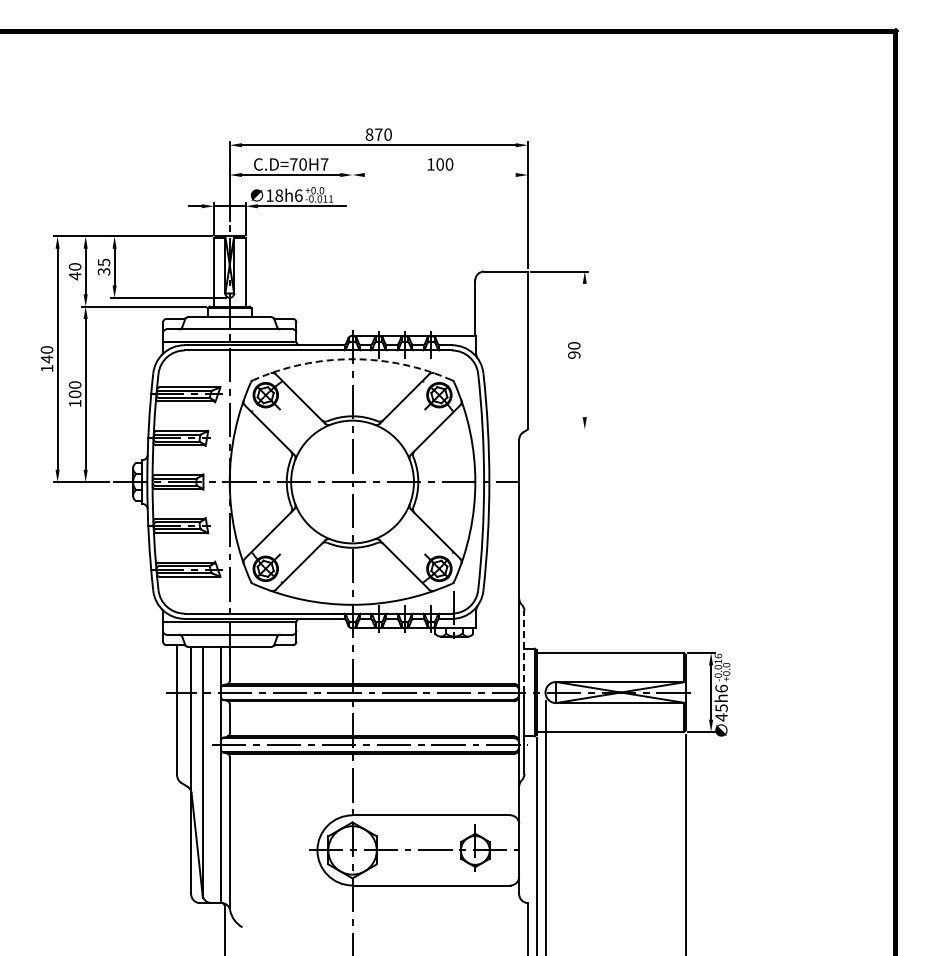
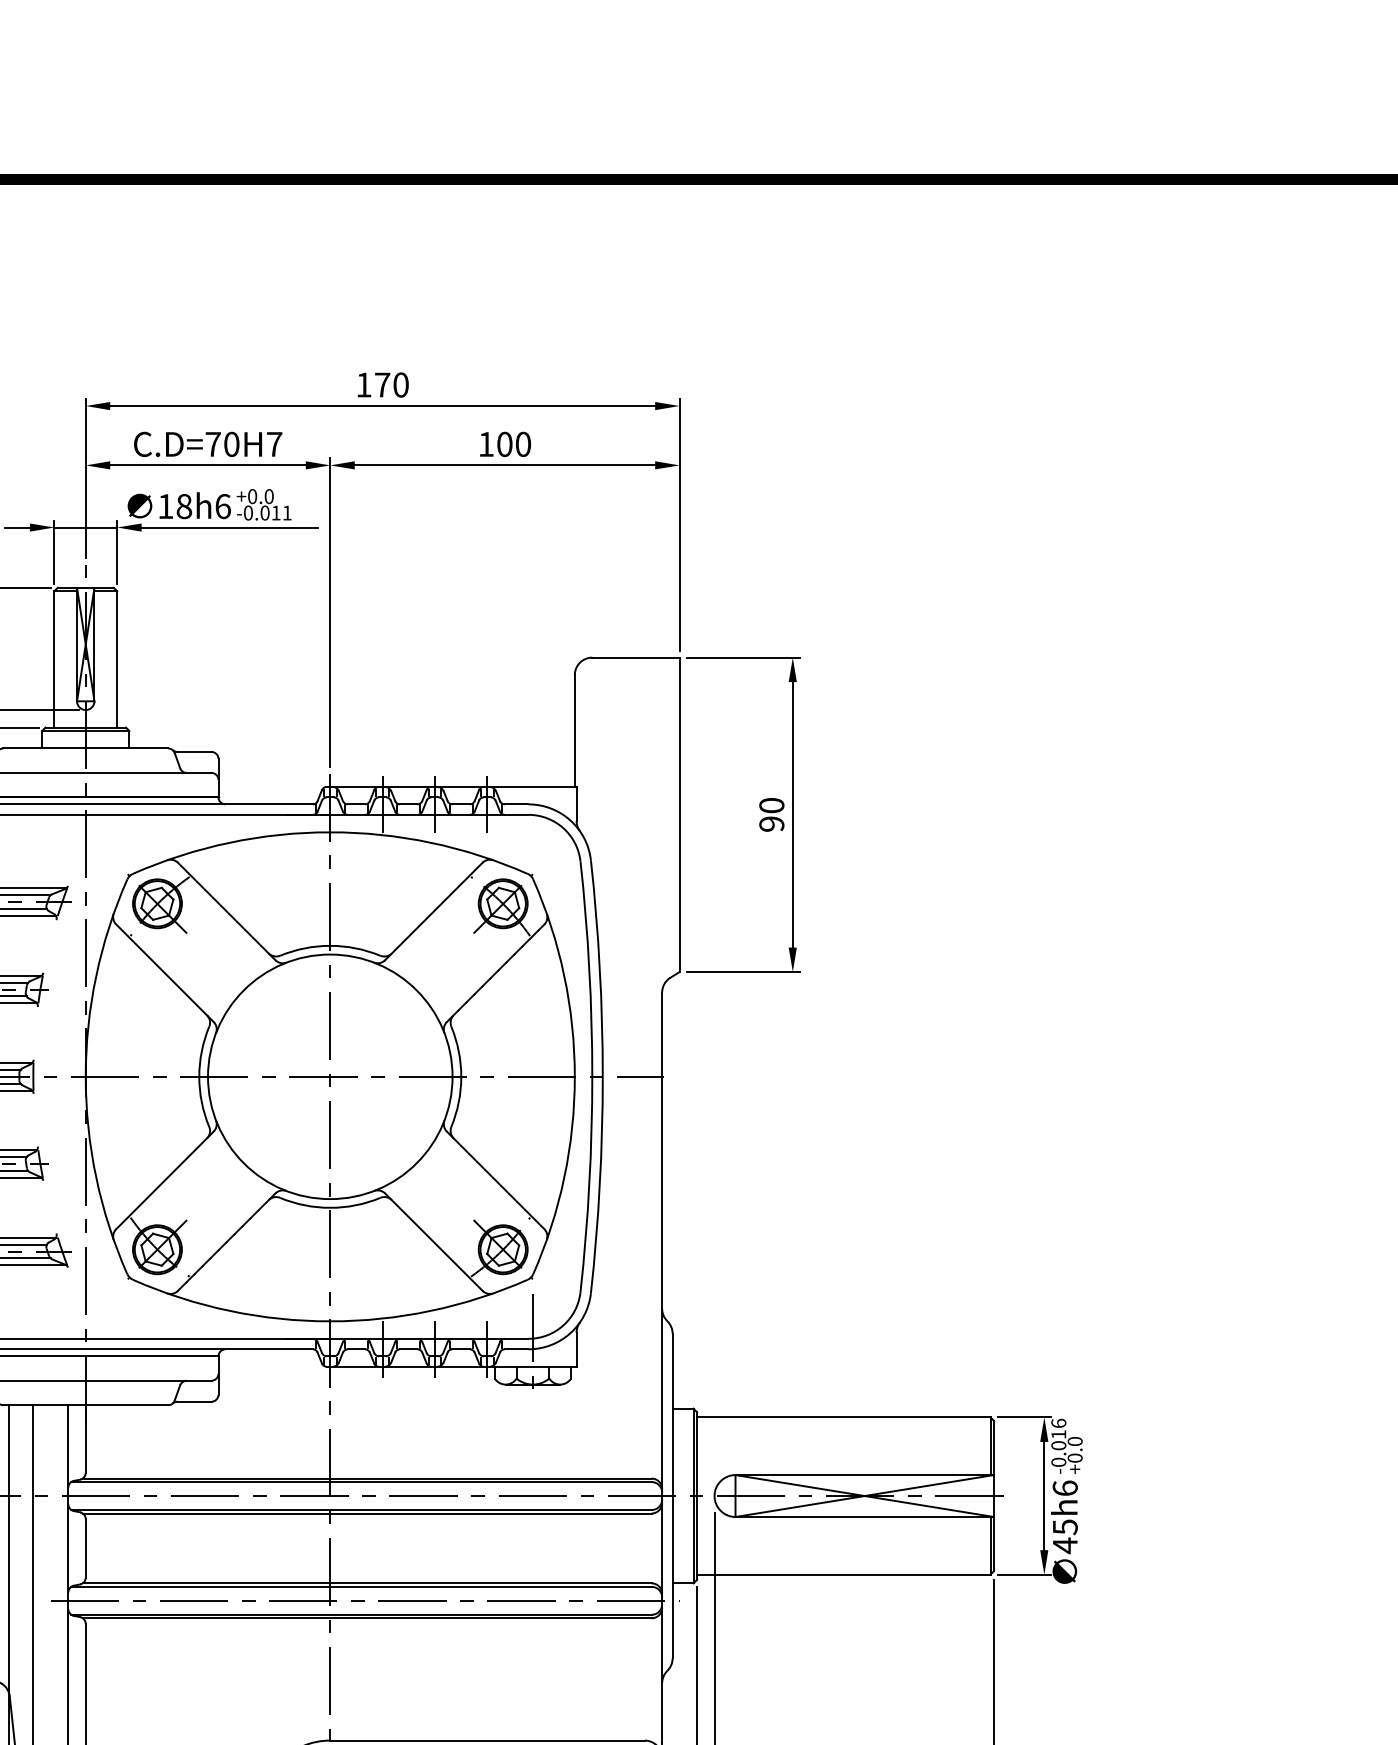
text: (369, 134) -> (364, 384), 870 -> 170
line: (439, 175) -> (503, 466), added
line: (352, 248) -> (330, 611), added
line: (584, 350) -> (792, 814), added
arc: (352, 359) -> (330, 832), dashed -> solid
line: (559, 429) -> (742, 972), added
line: (524, 651) -> (672, 1414), dashed -> solid

